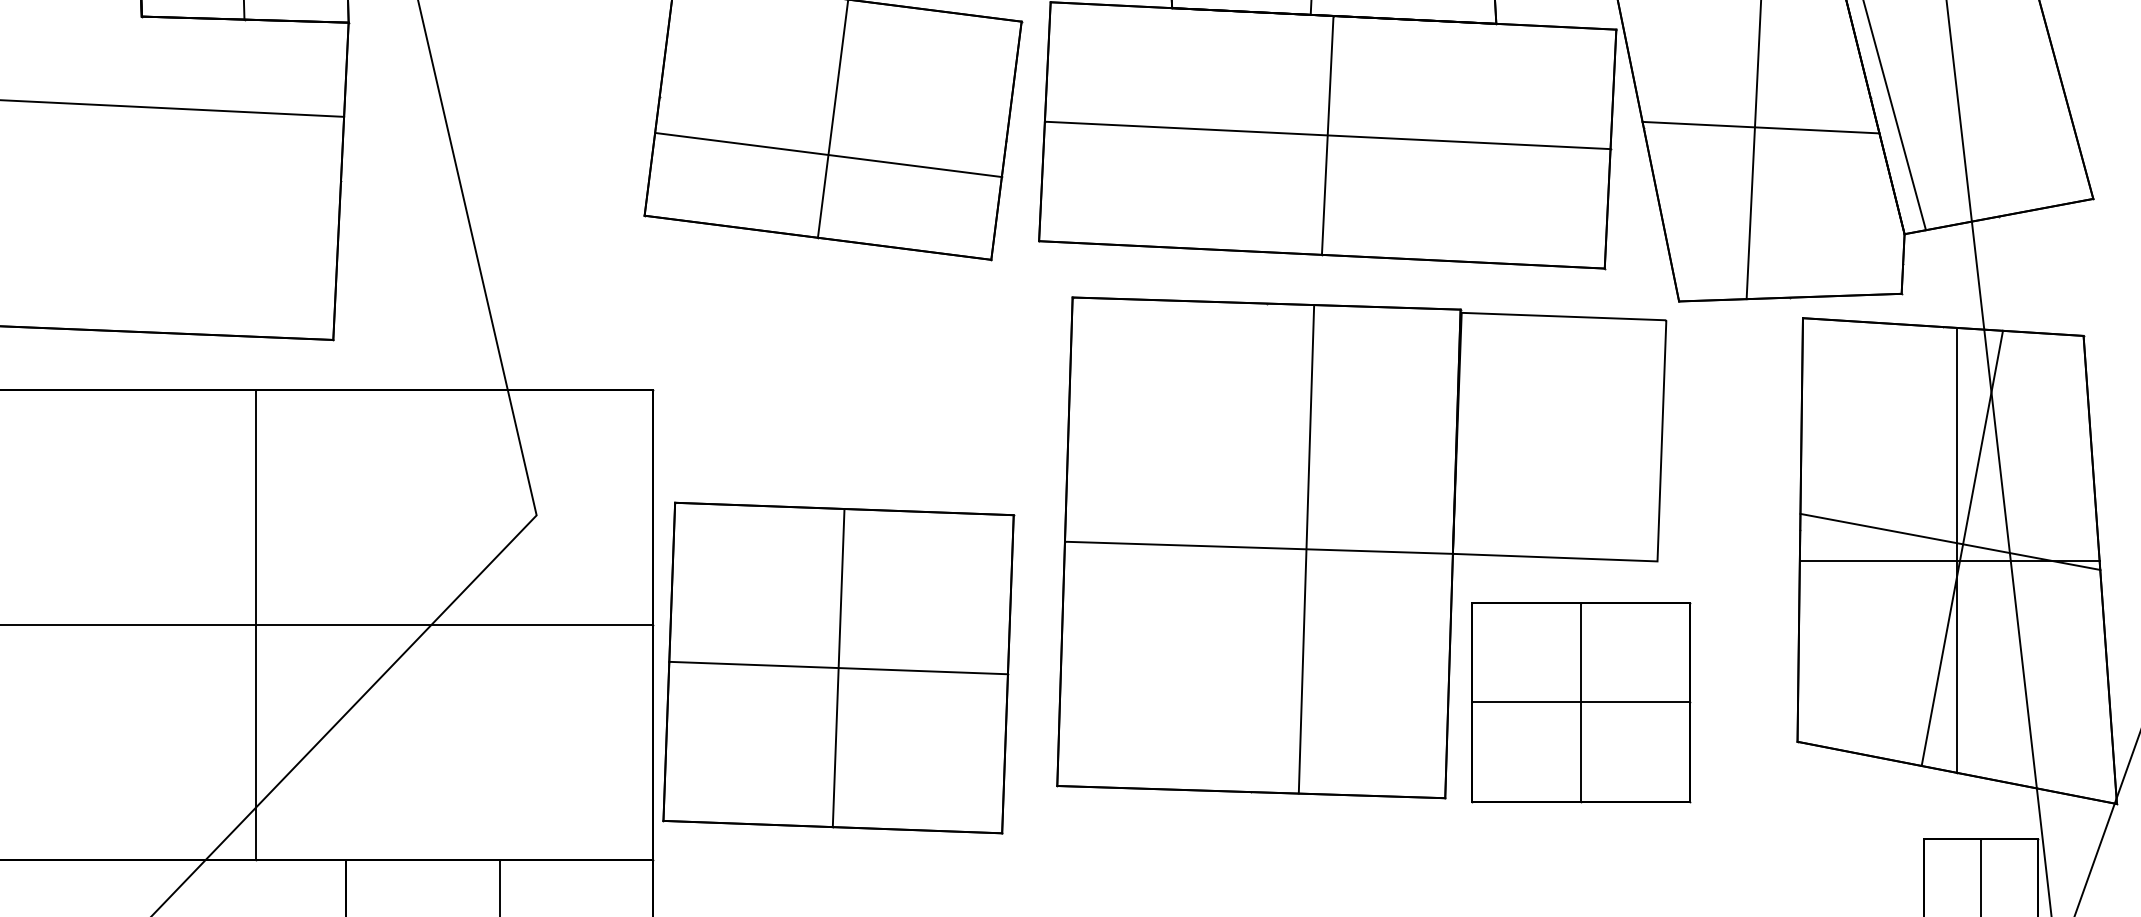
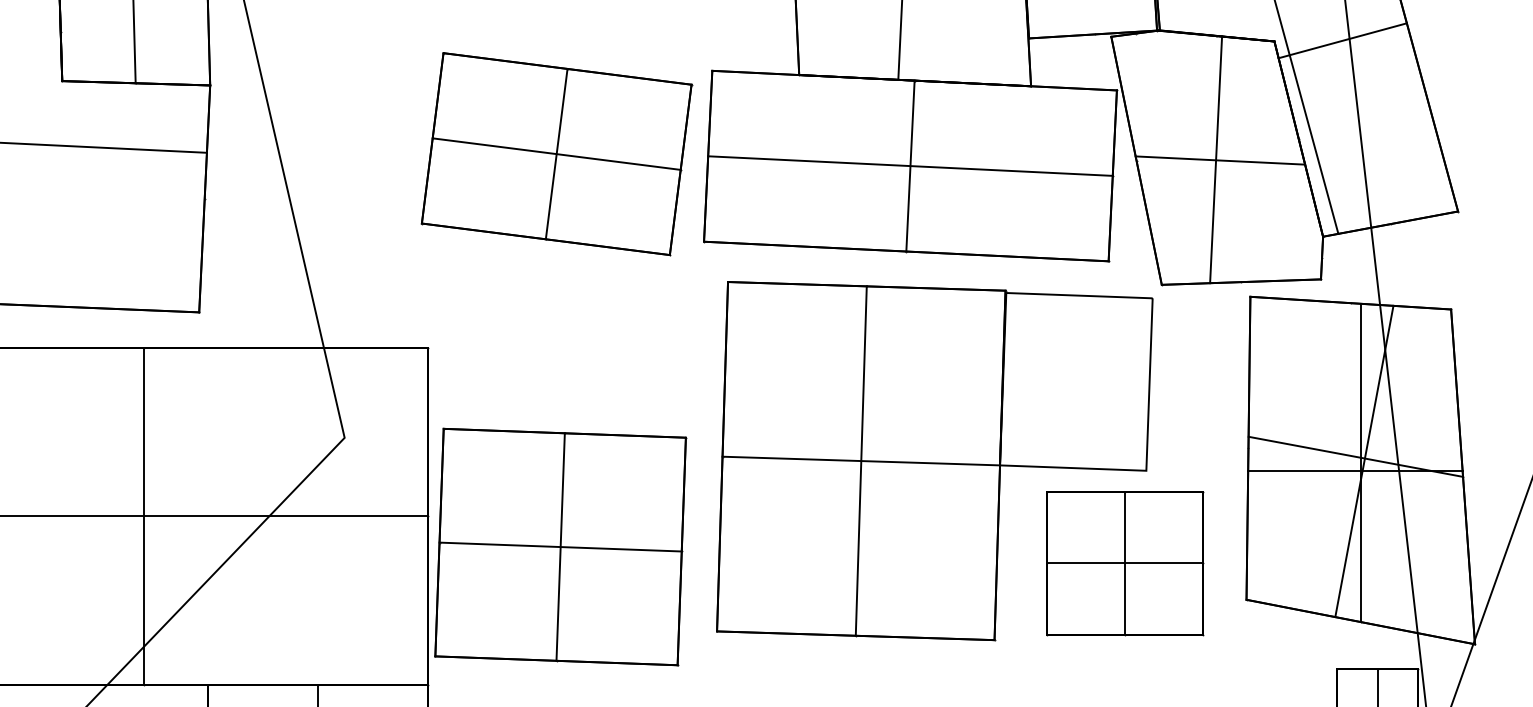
line: (828, 154) -> (556, 153), moved
line: (1305, 548) -> (860, 460), moved
part: (1580, 702) -> (1125, 563), moved

